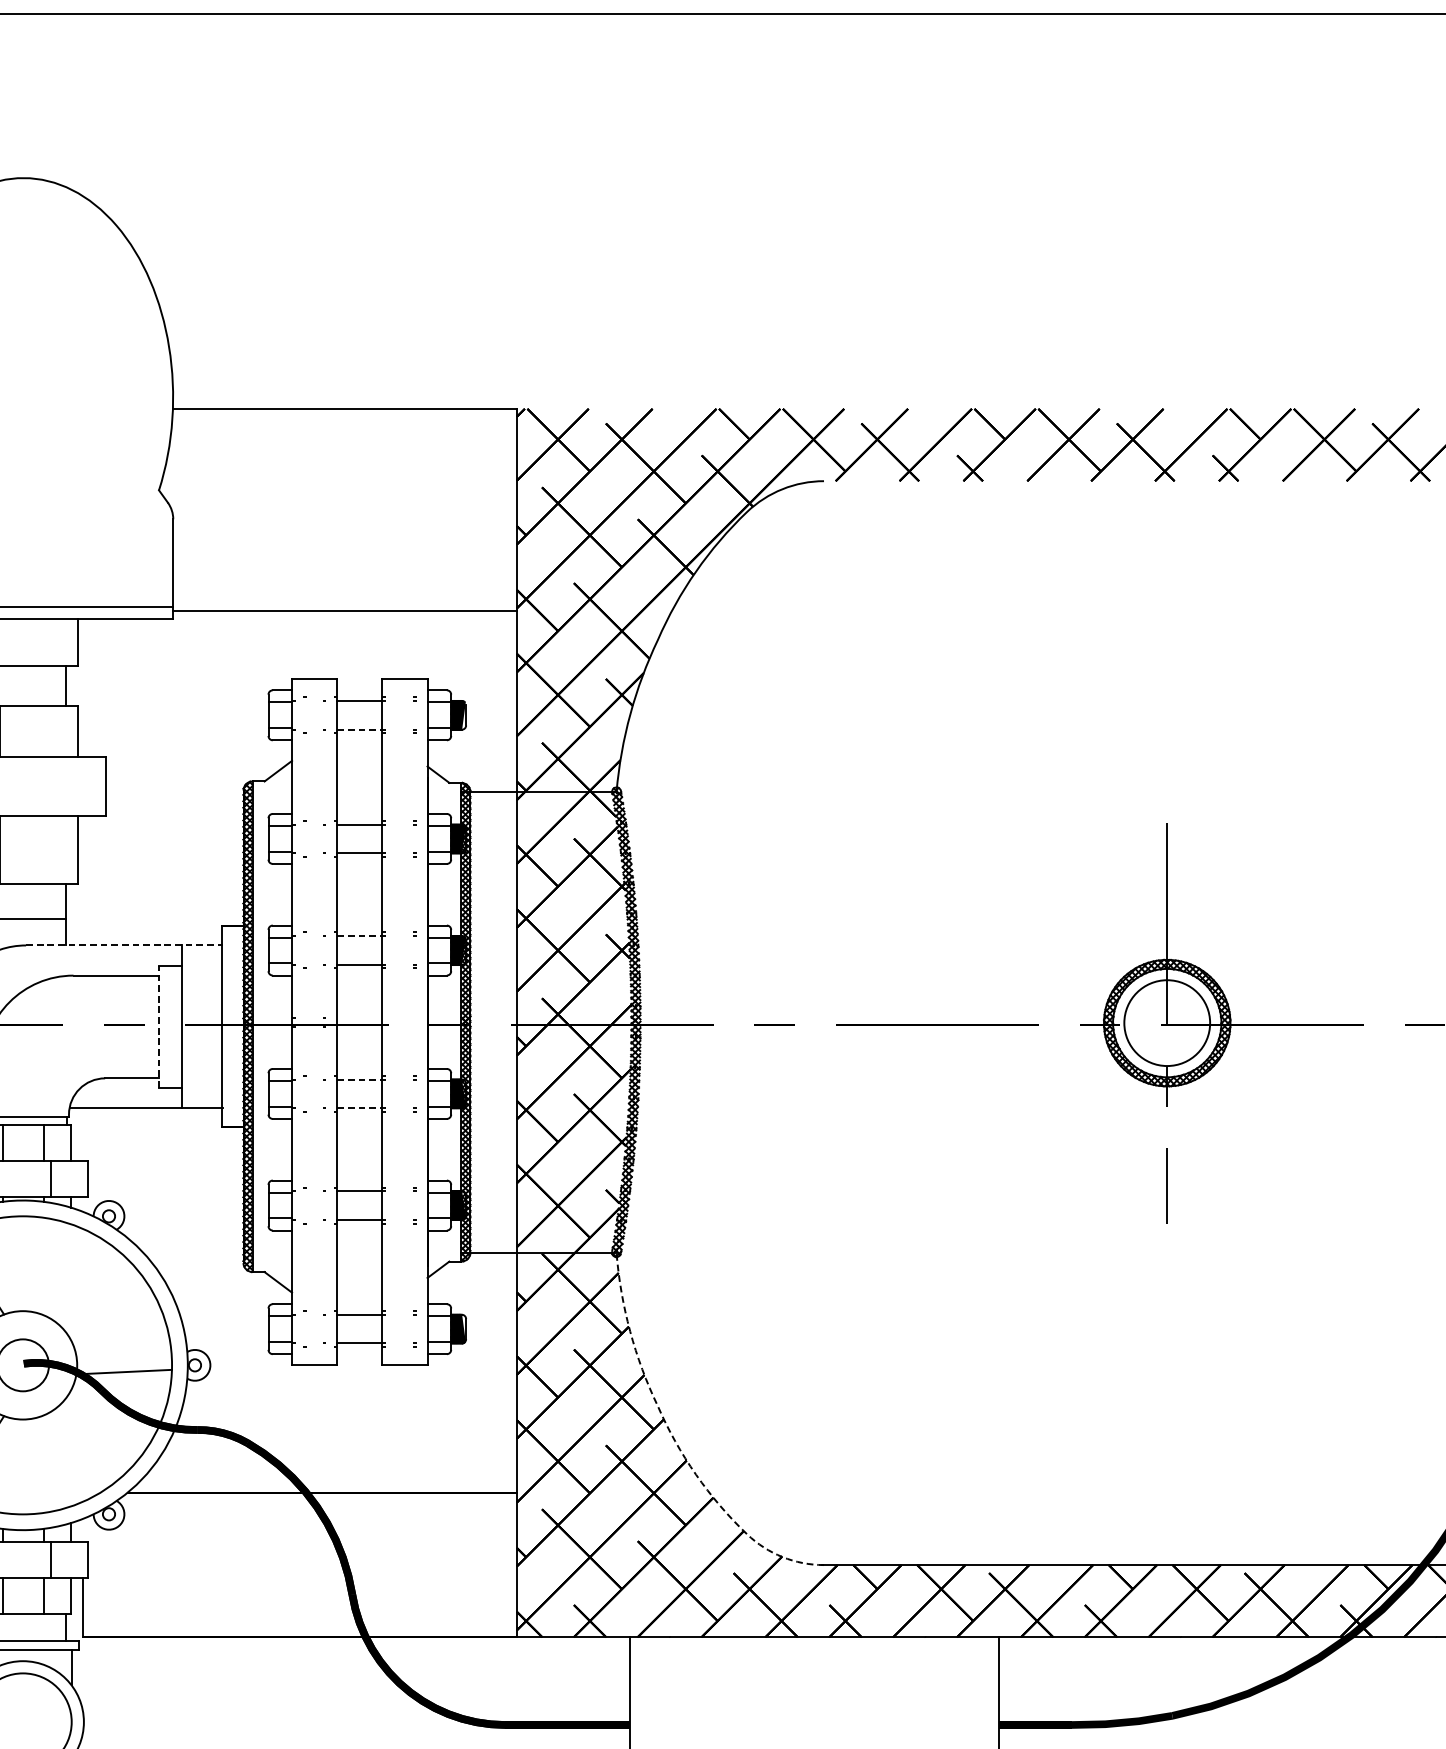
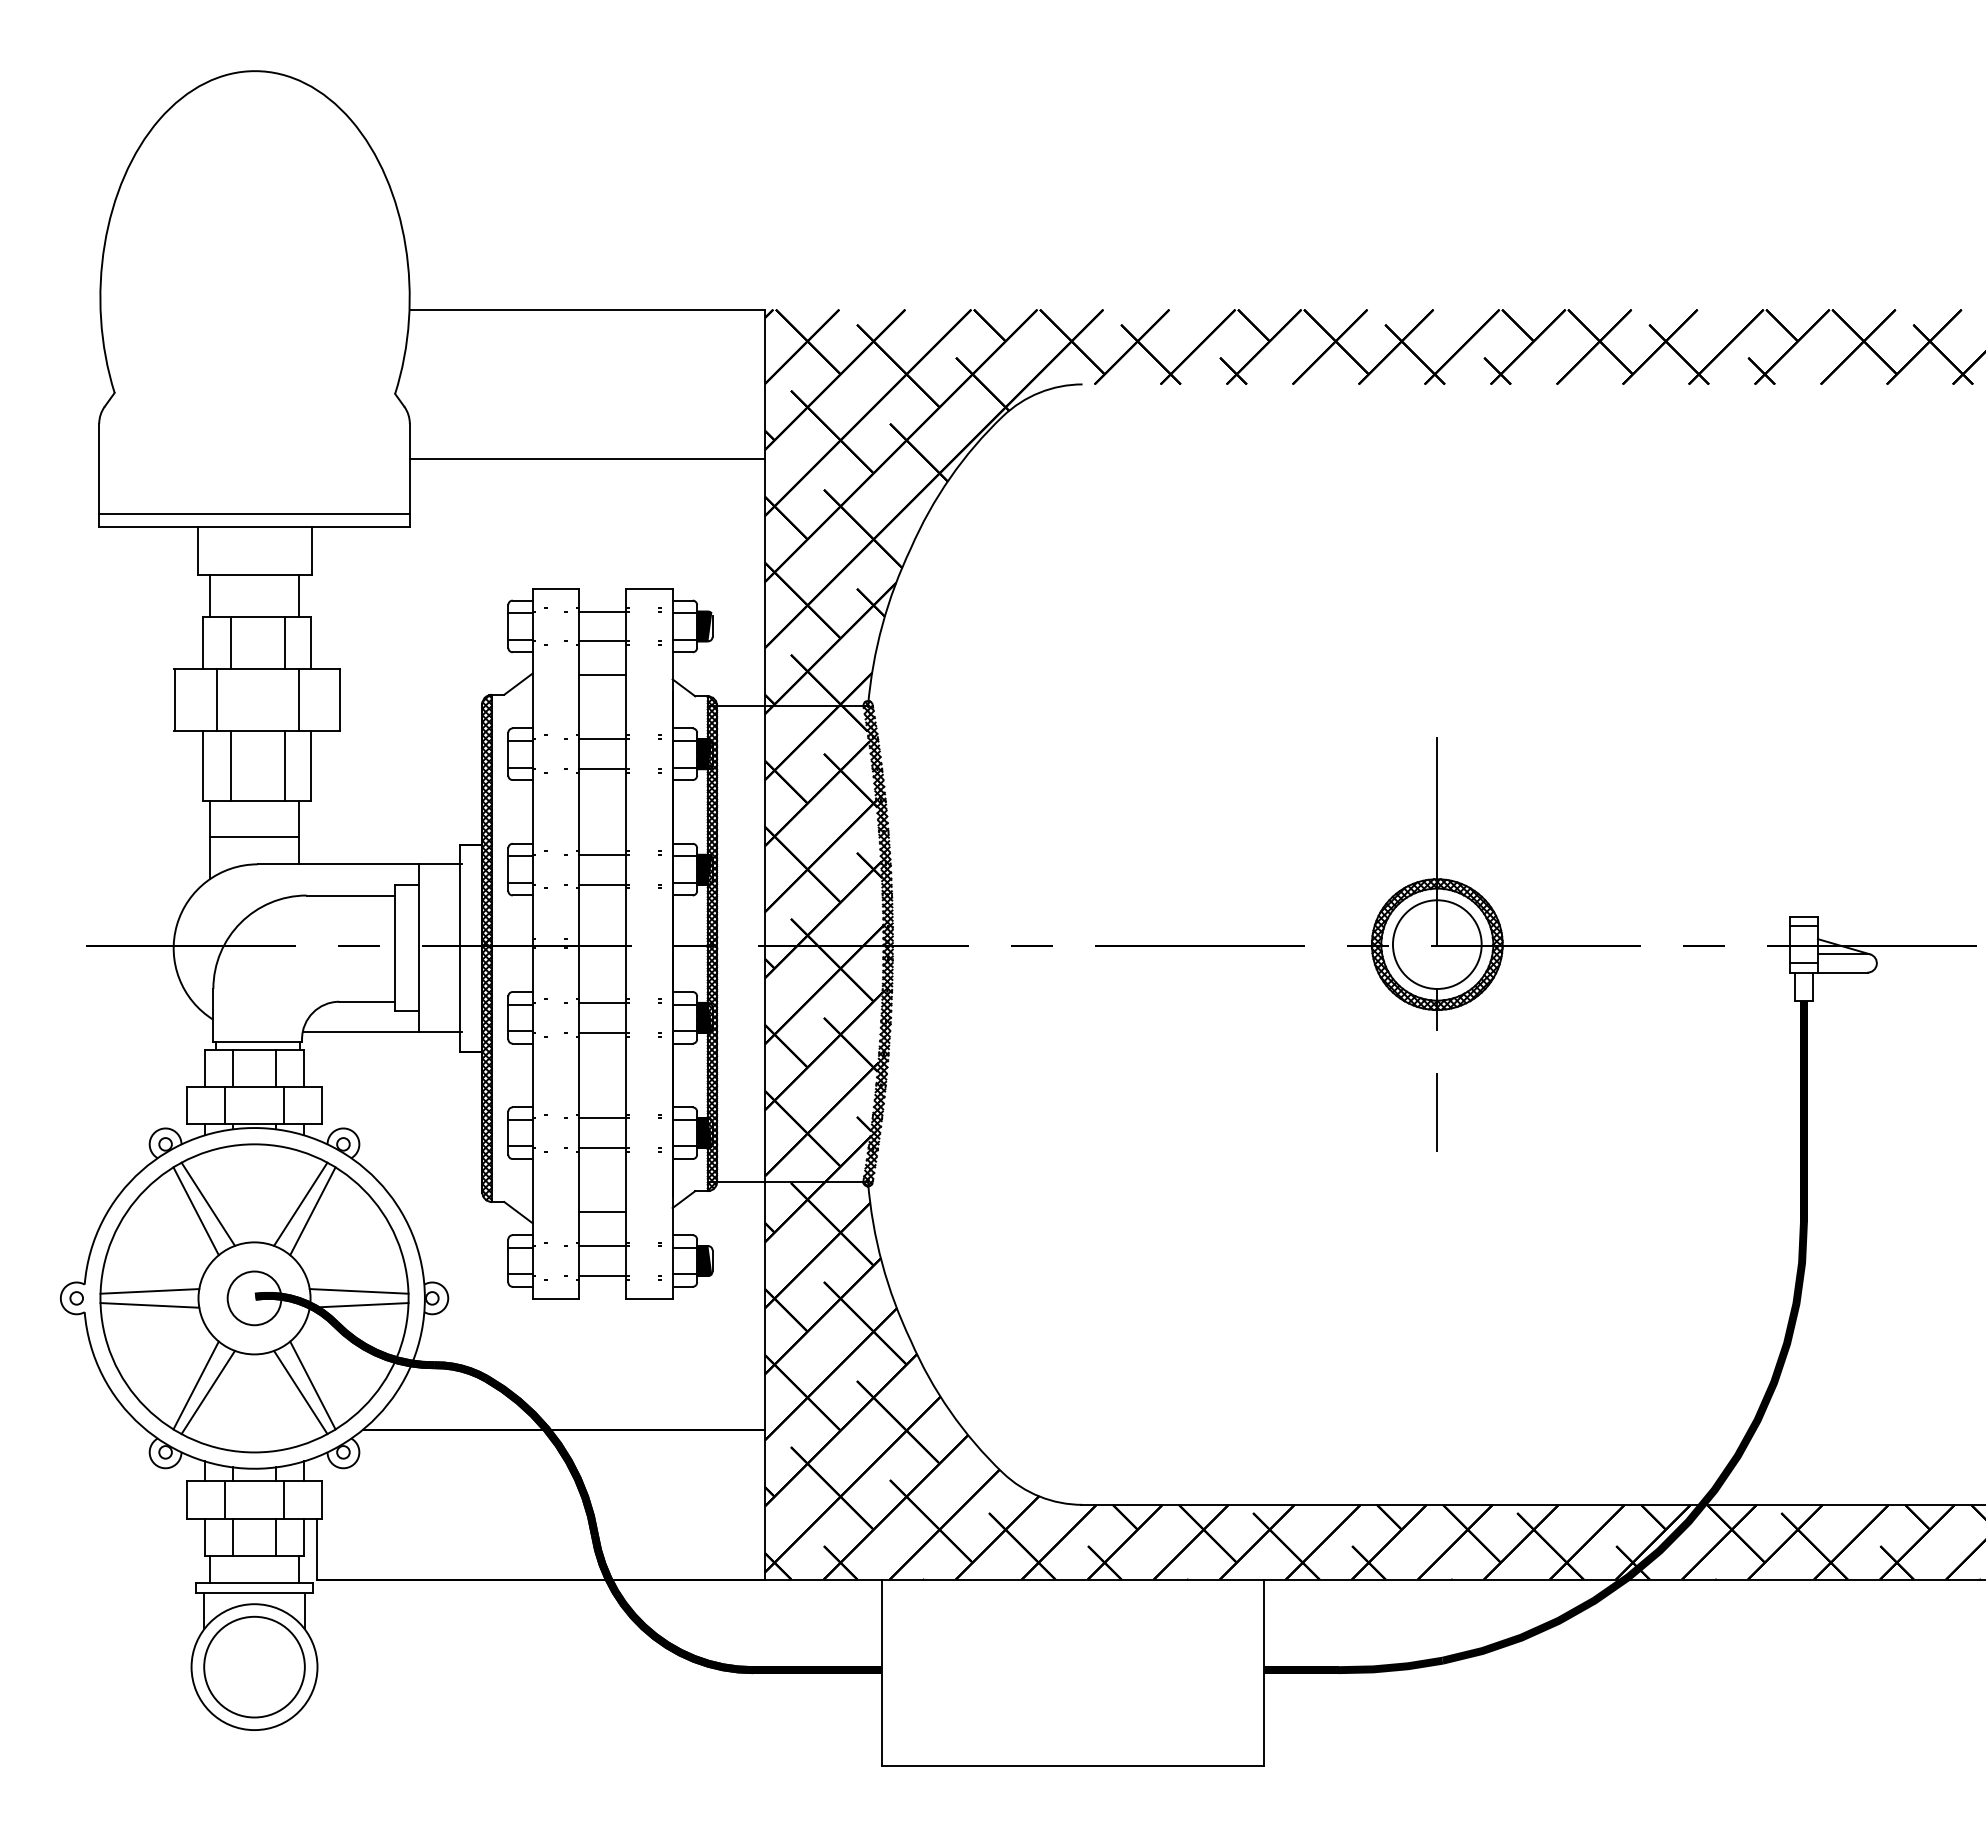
line: (345, 610) -> (587, 459), moved
line: (360, 729) -> (603, 641), dashed -> solid
line: (52, 730) -> (284, 642), added
line: (359, 762) -> (602, 675), added
line: (66, 785) -> (299, 699), added
line: (52, 849) -> (284, 765), added
line: (360, 935) -> (603, 854), dashed -> solid
line: (124, 945) -> (359, 864), dashed -> solid
line: (159, 1025) -> (395, 947), dashed -> solid
line: (360, 1079) -> (603, 1002), dashed -> solid
line: (360, 1108) -> (603, 1032), dashed -> solid
line: (67, 1273) -> (300, 1203), added
line: (79, 1281) -> (312, 1211), added
line: (359, 1282) -> (602, 1212), added
line: (123, 1358) -> (358, 1291), added
line: (677, 1445) -> (931, 1381), dashed -> solid
line: (79, 1449) -> (312, 1385), added
line: (67, 1456) -> (300, 1392), added

